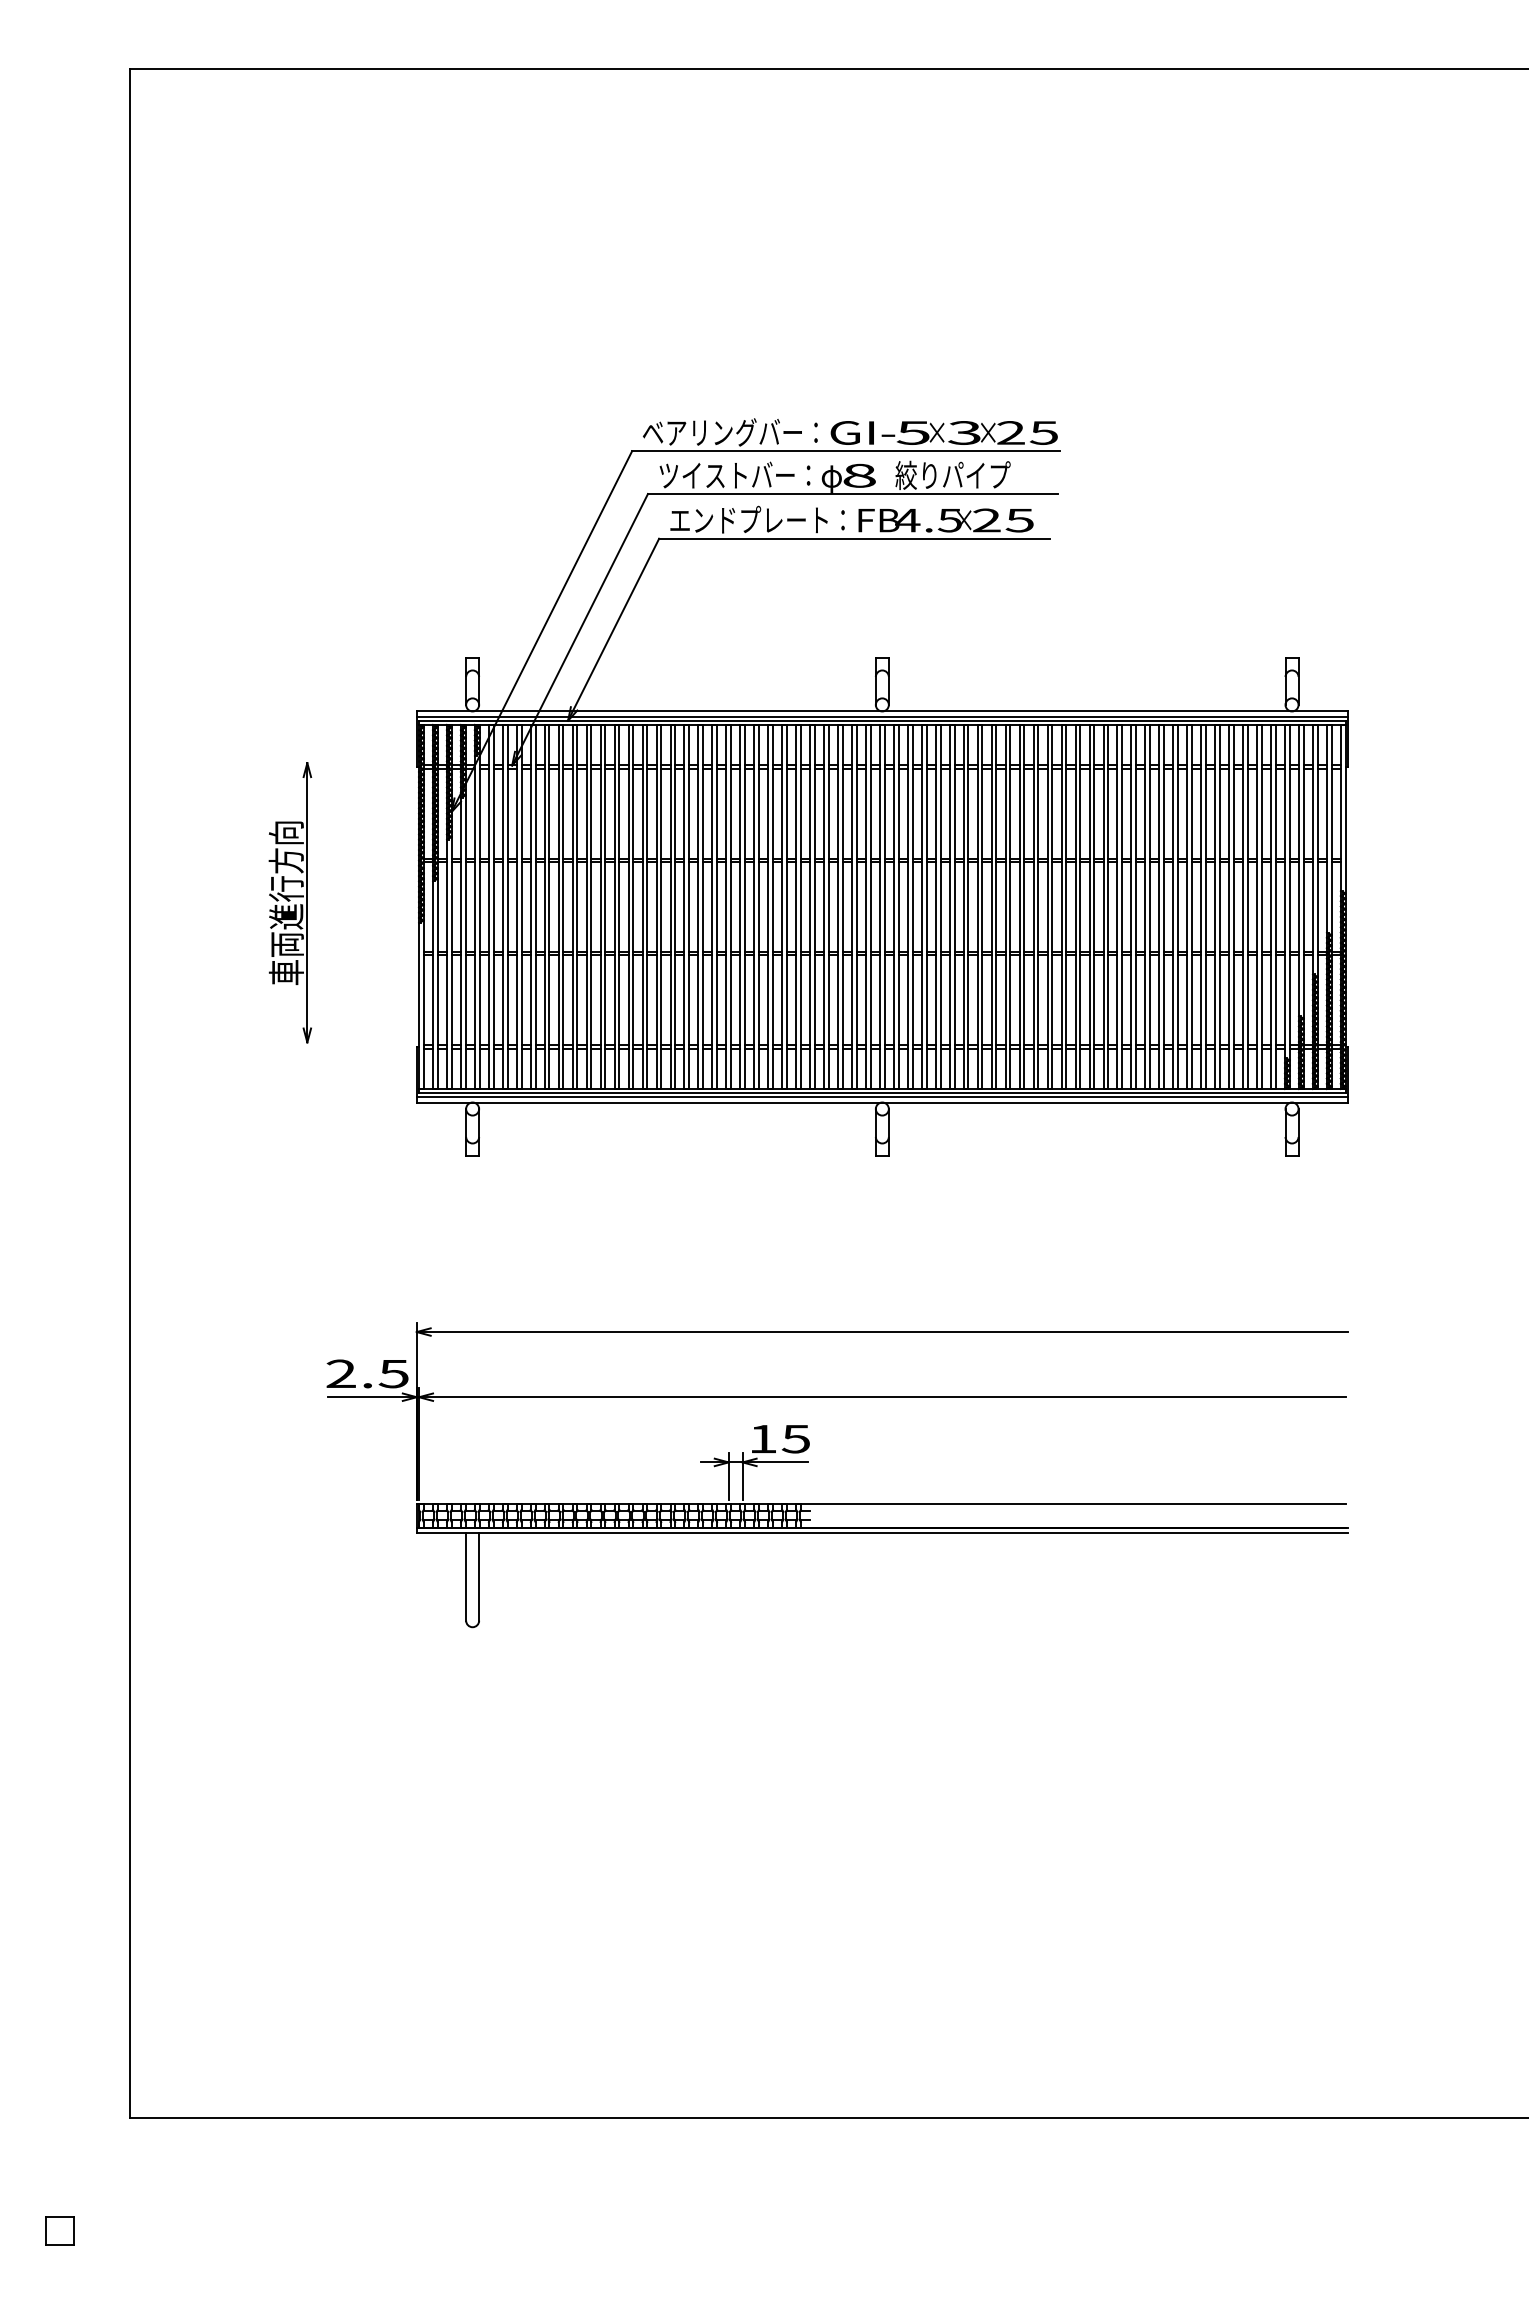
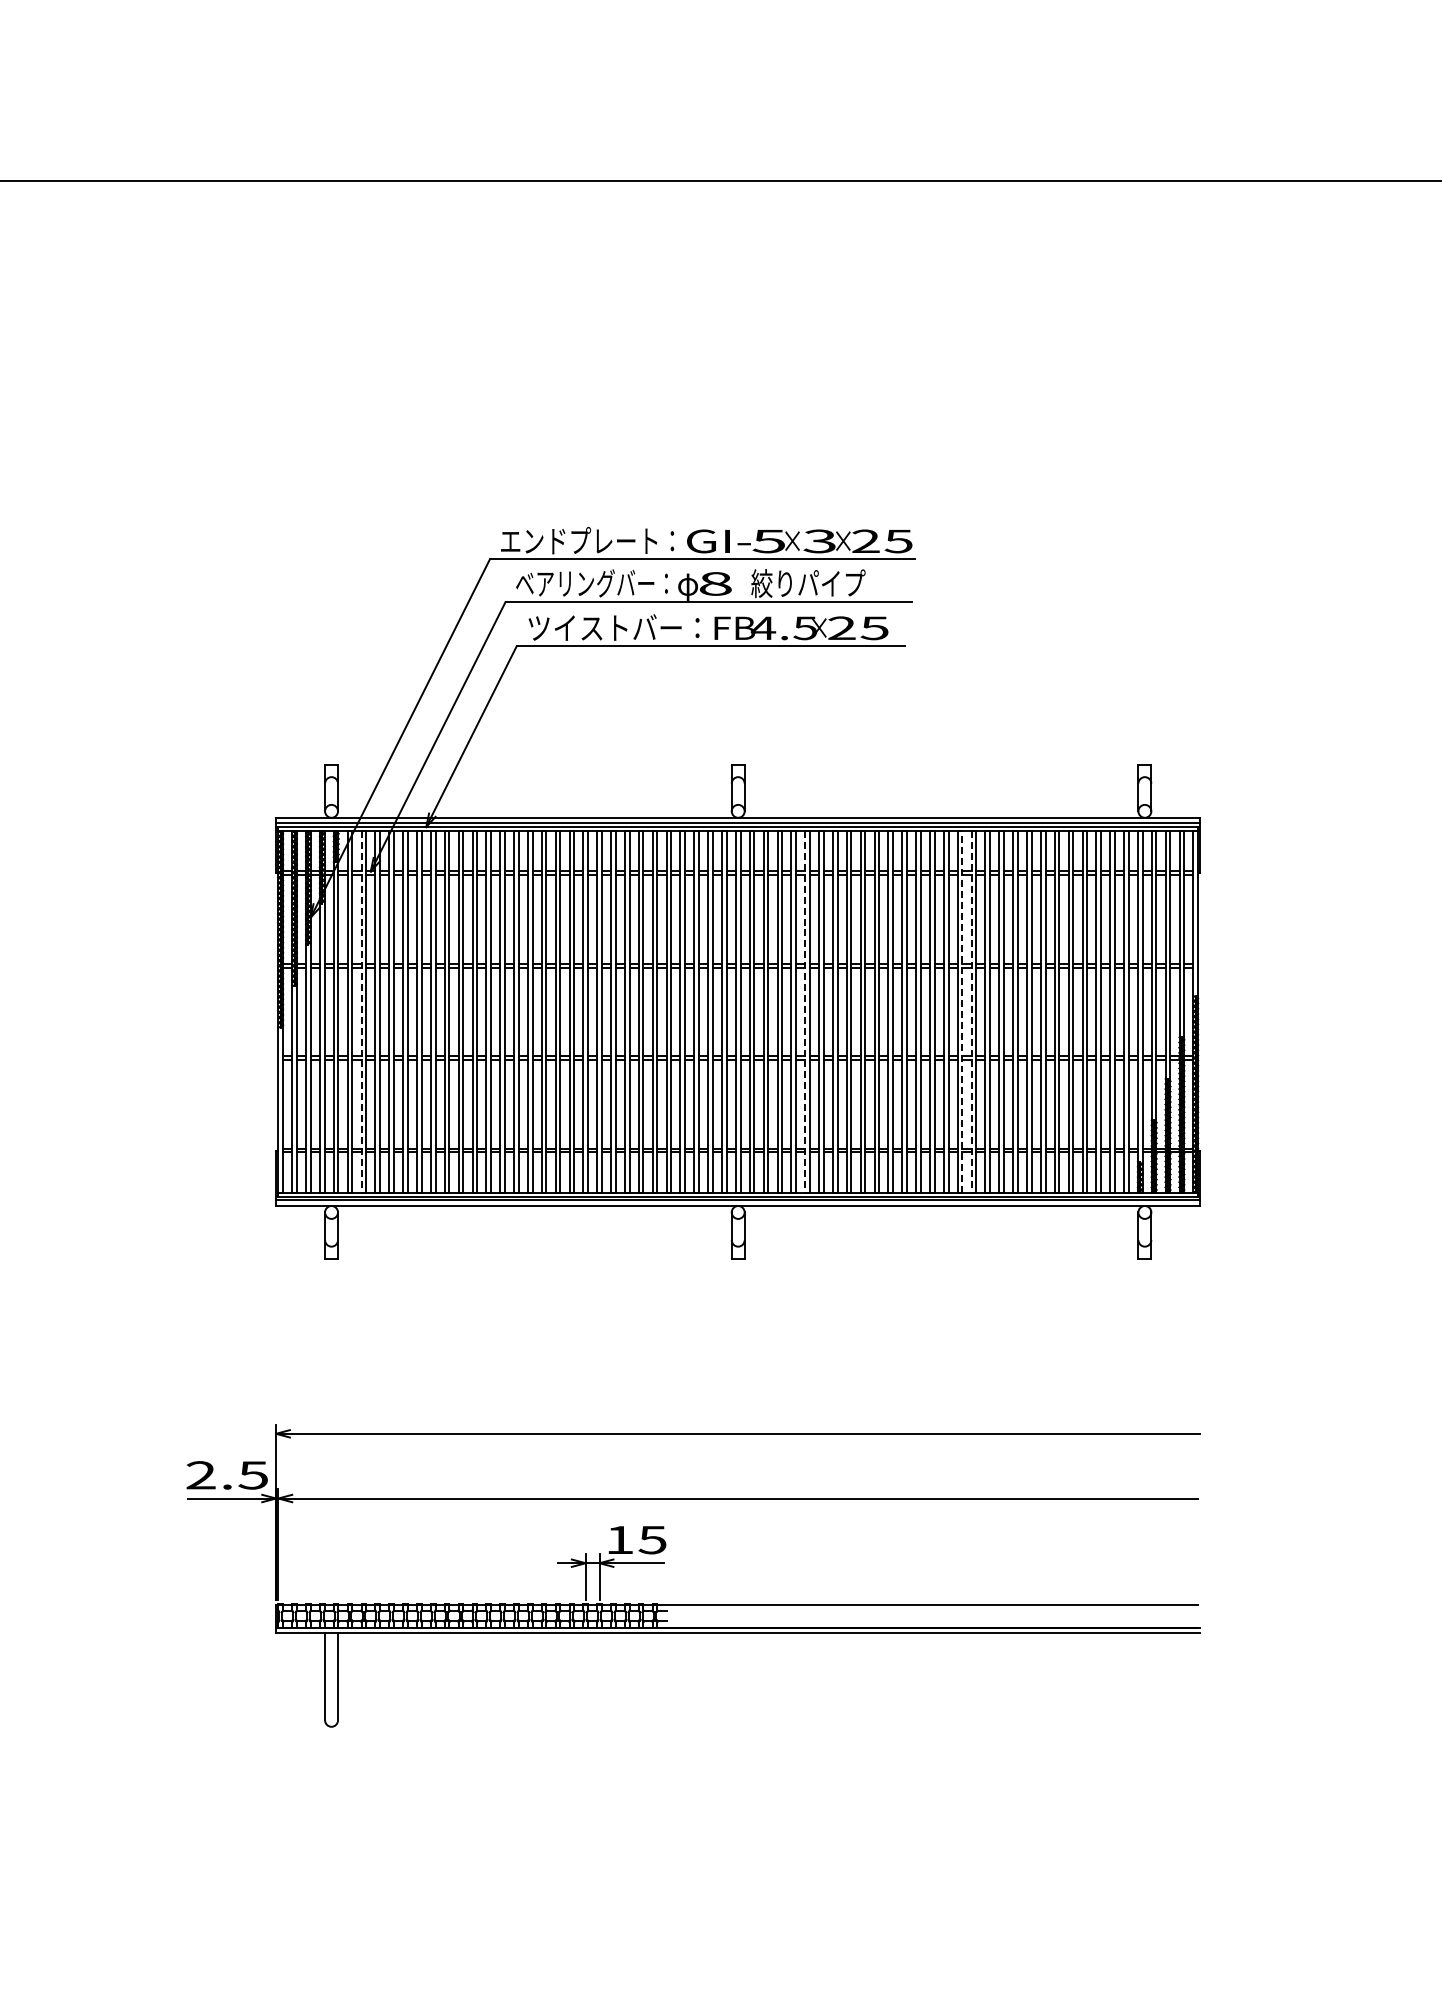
text: (721, 432) -> (578, 540), ベアリングバー： -> エンドプレート：
text: (734, 475) -> (591, 583), ツイストバー： -> ベアリングバー：
text: (757, 519) -> (614, 627), エンドプレート： -> ツイストバー：
part: (290, 902) -> (150, 1007), removed
line: (1108, 906) -> (962, 1011), solid -> dashed
line: (502, 907) -> (361, 1012), solid -> dashed
line: (949, 907) -> (804, 1012), solid -> dashed
line: (1117, 907) -> (971, 1012), solid -> dashed

